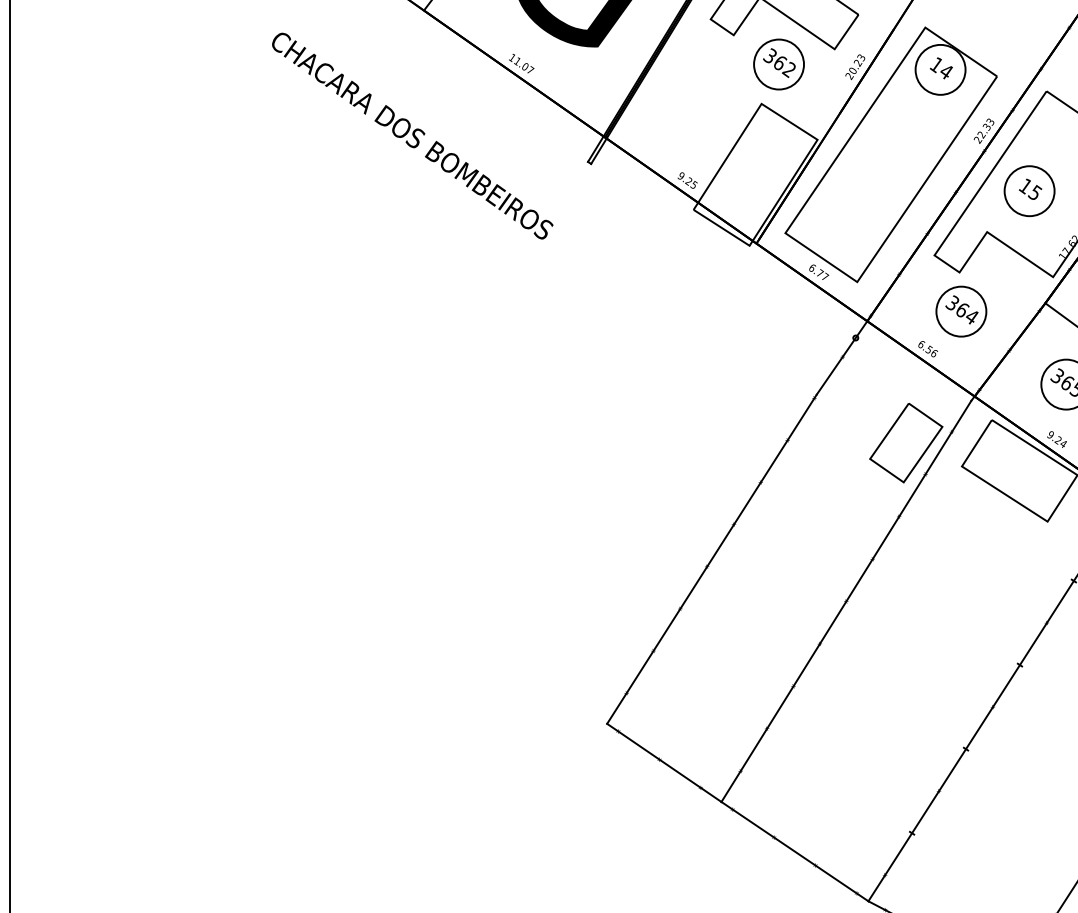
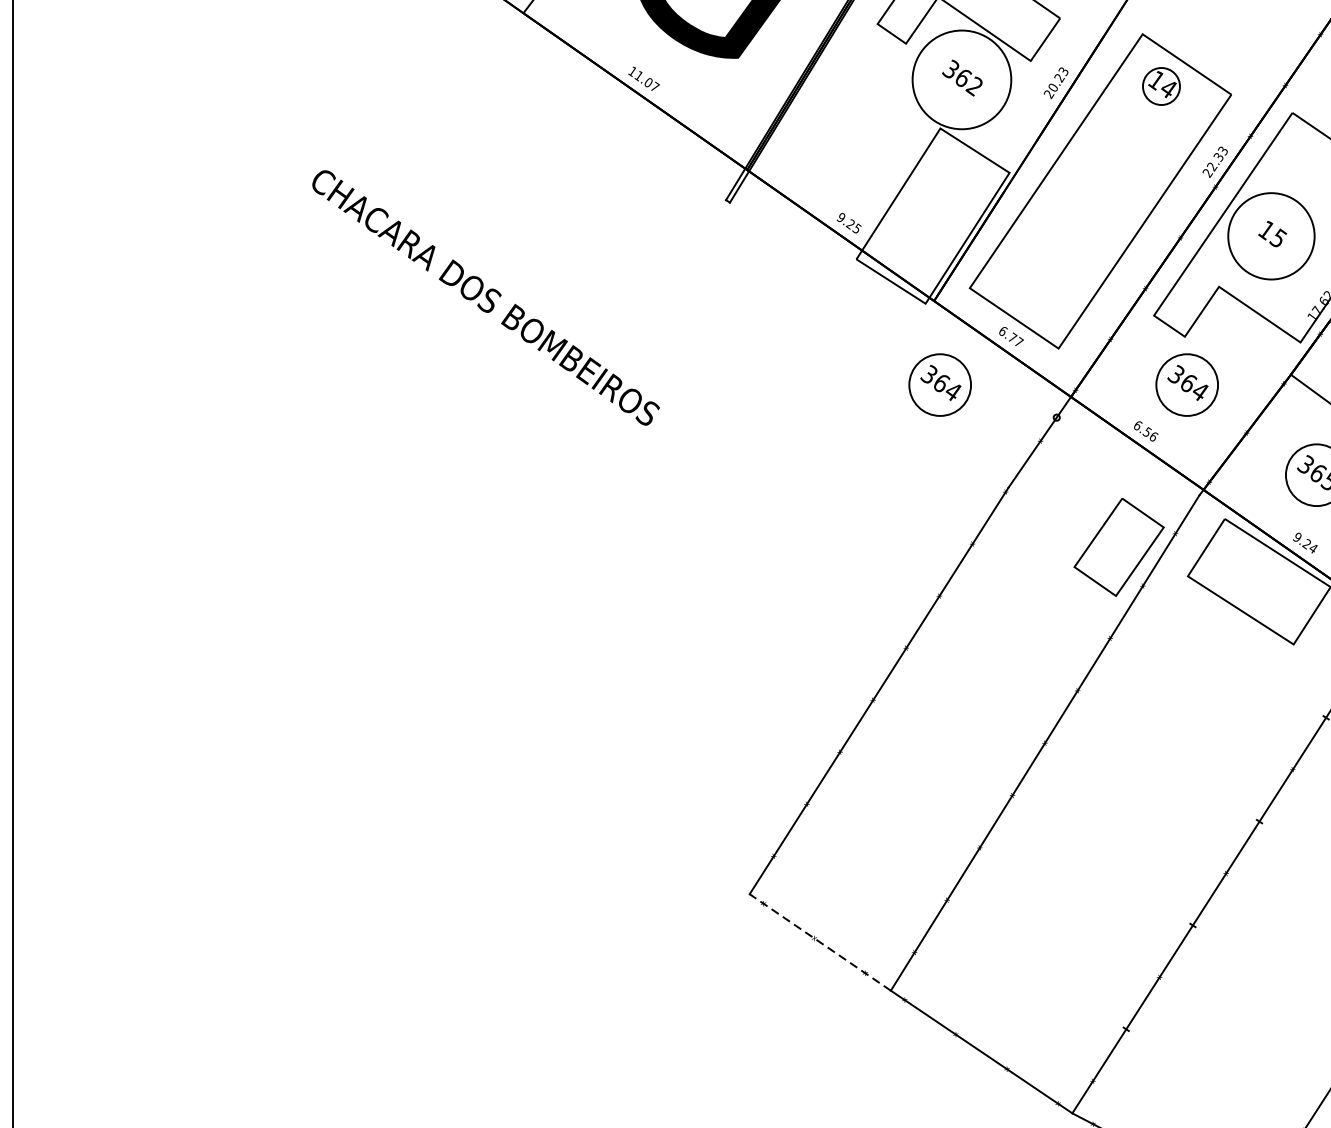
circle: (779, 64) -> (962, 79), size x1.6
circle: (940, 69) -> (1161, 86), size x0.6
text: (412, 135) -> (485, 297), moved
circle: (1029, 191) -> (1271, 236), size x1.4
part: (761, 311) -> (940, 384), added
line: (663, 762) -> (819, 941), solid -> dashed

